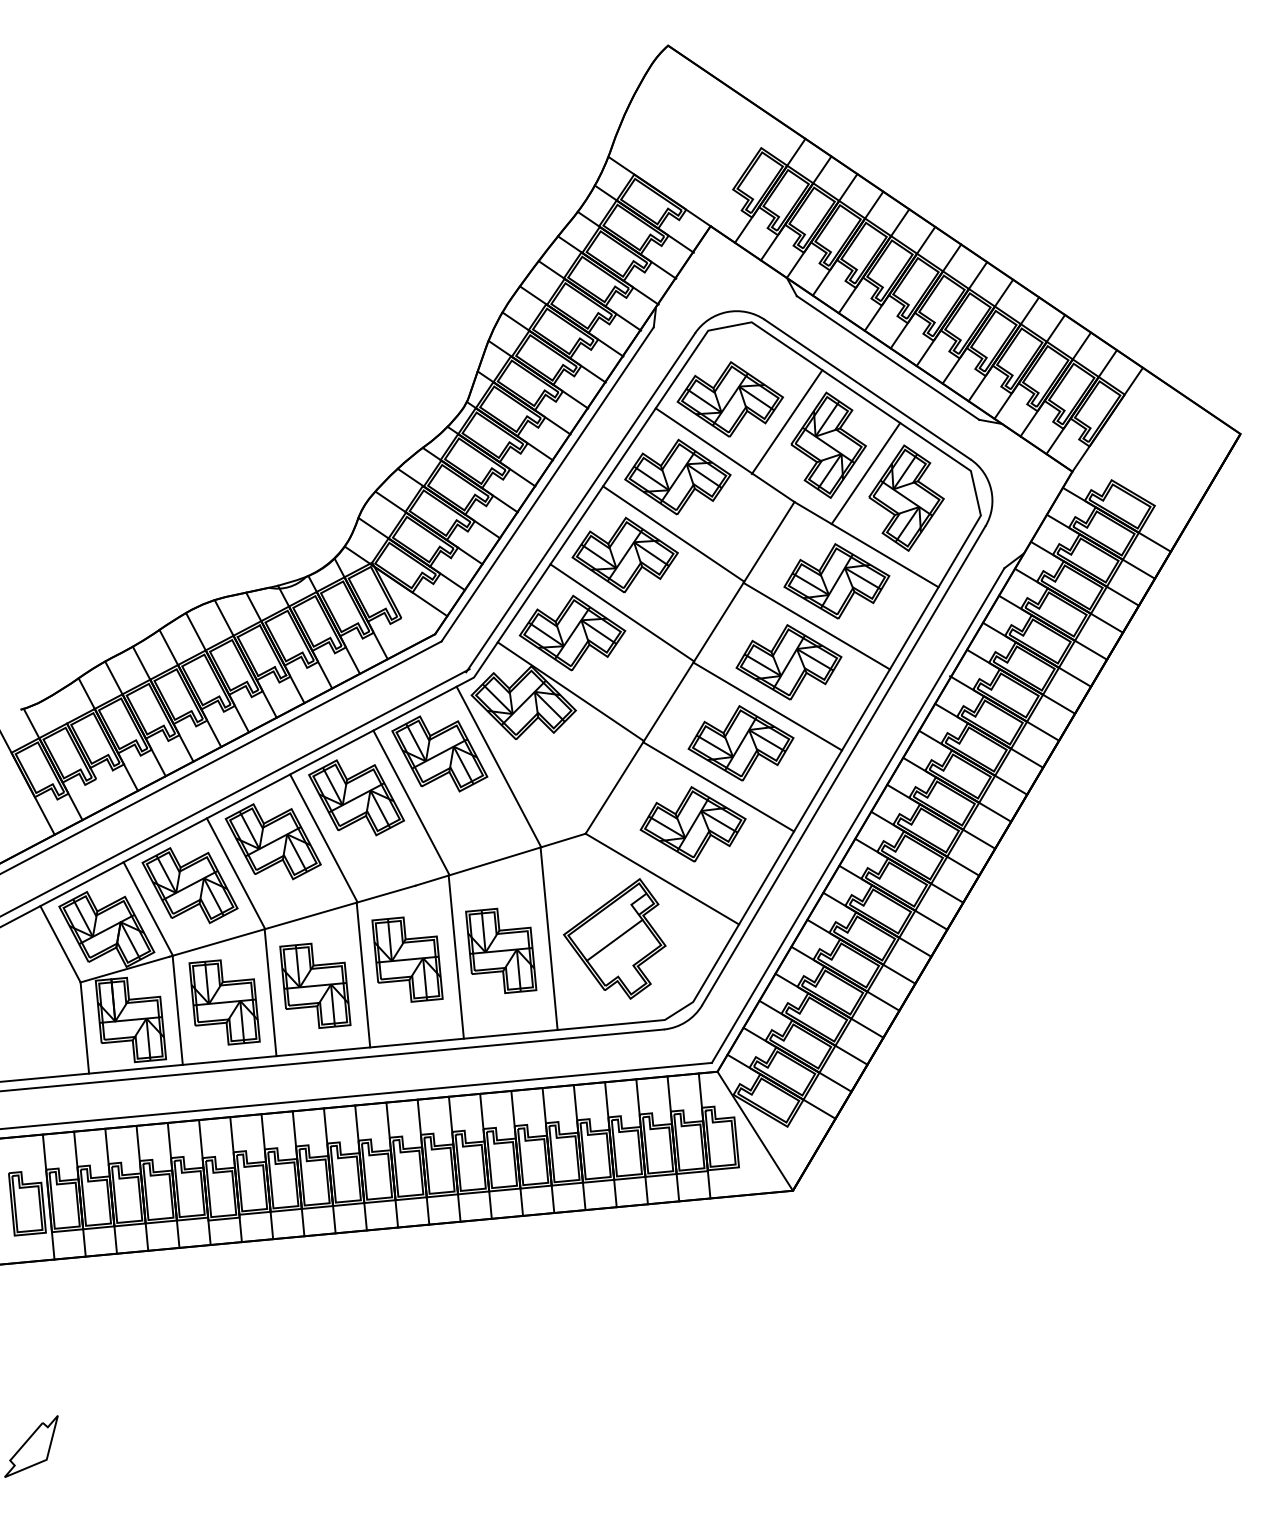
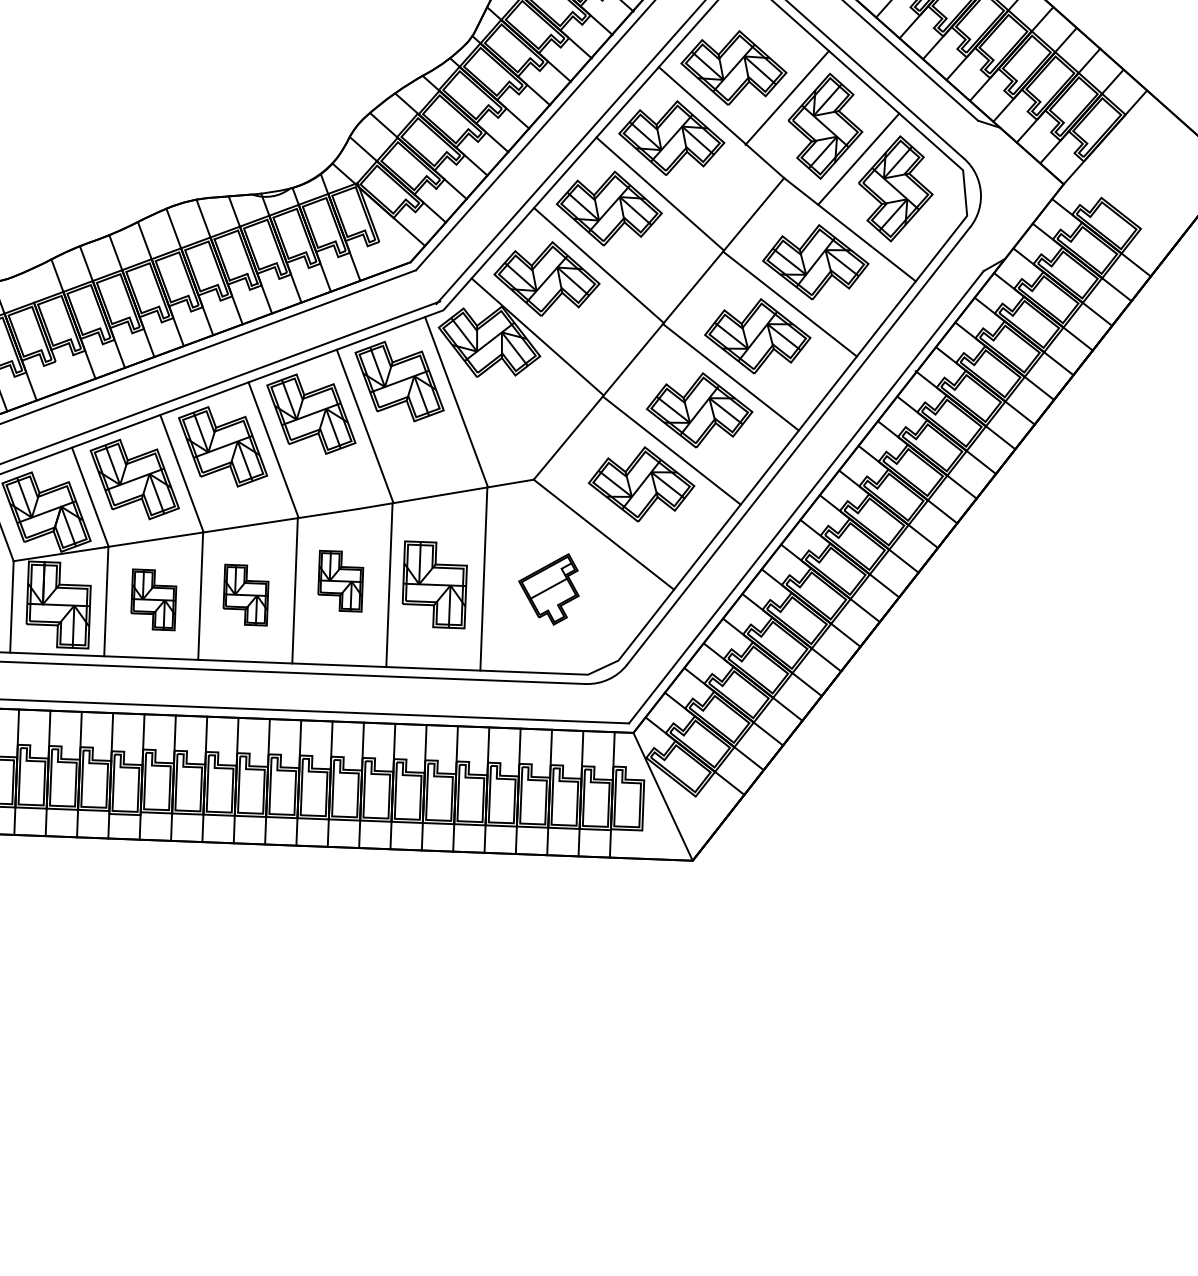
part: (614, 938) -> (548, 587), size x0.6
part: (407, 959) -> (340, 581), size x0.7
part: (315, 985) -> (246, 594), size x0.7
part: (224, 1002) -> (153, 599), size x0.7

